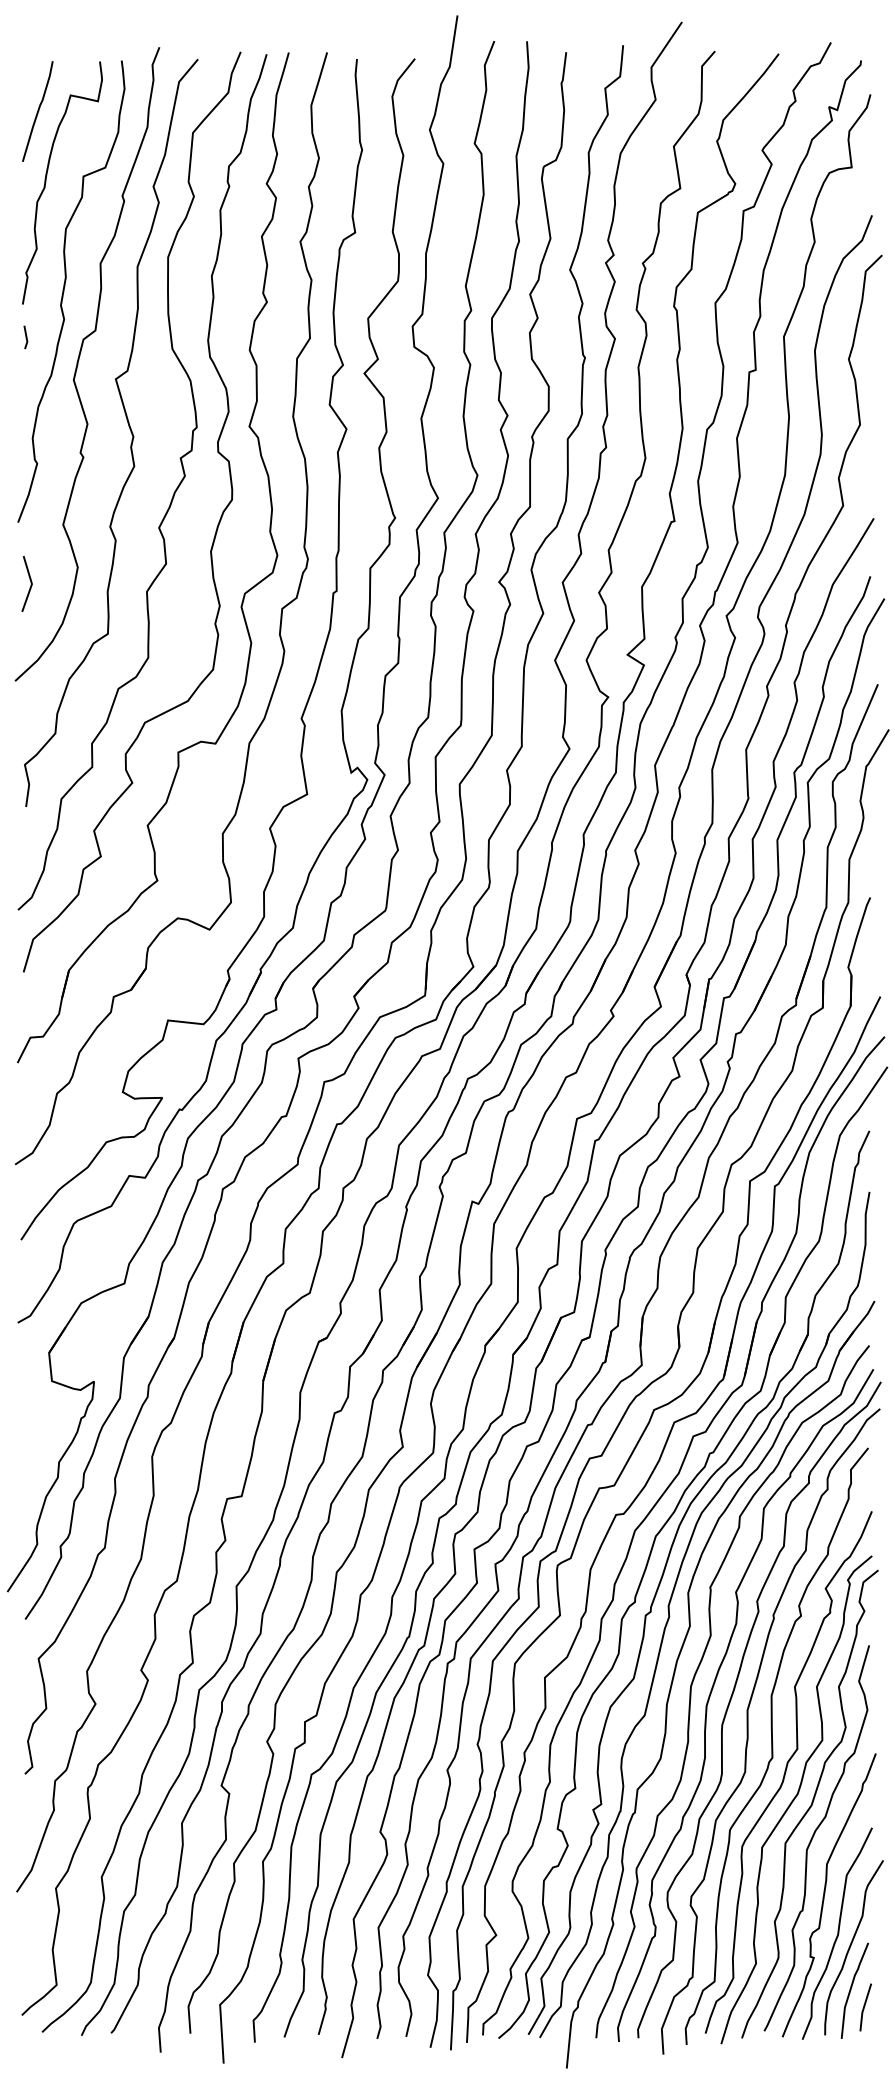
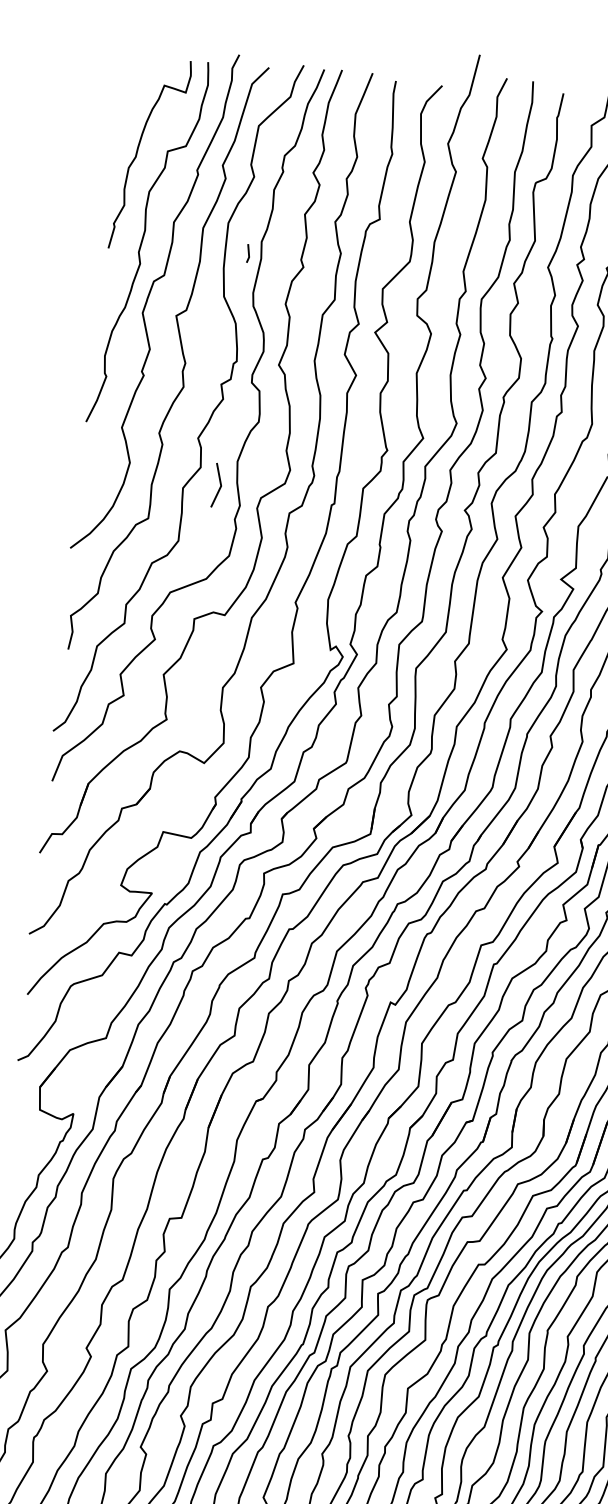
curve: (37, 111) -> (136, 95), removed
line: (25, 337) -> (248, 253), moved
line: (30, 583) -> (220, 485), moved

